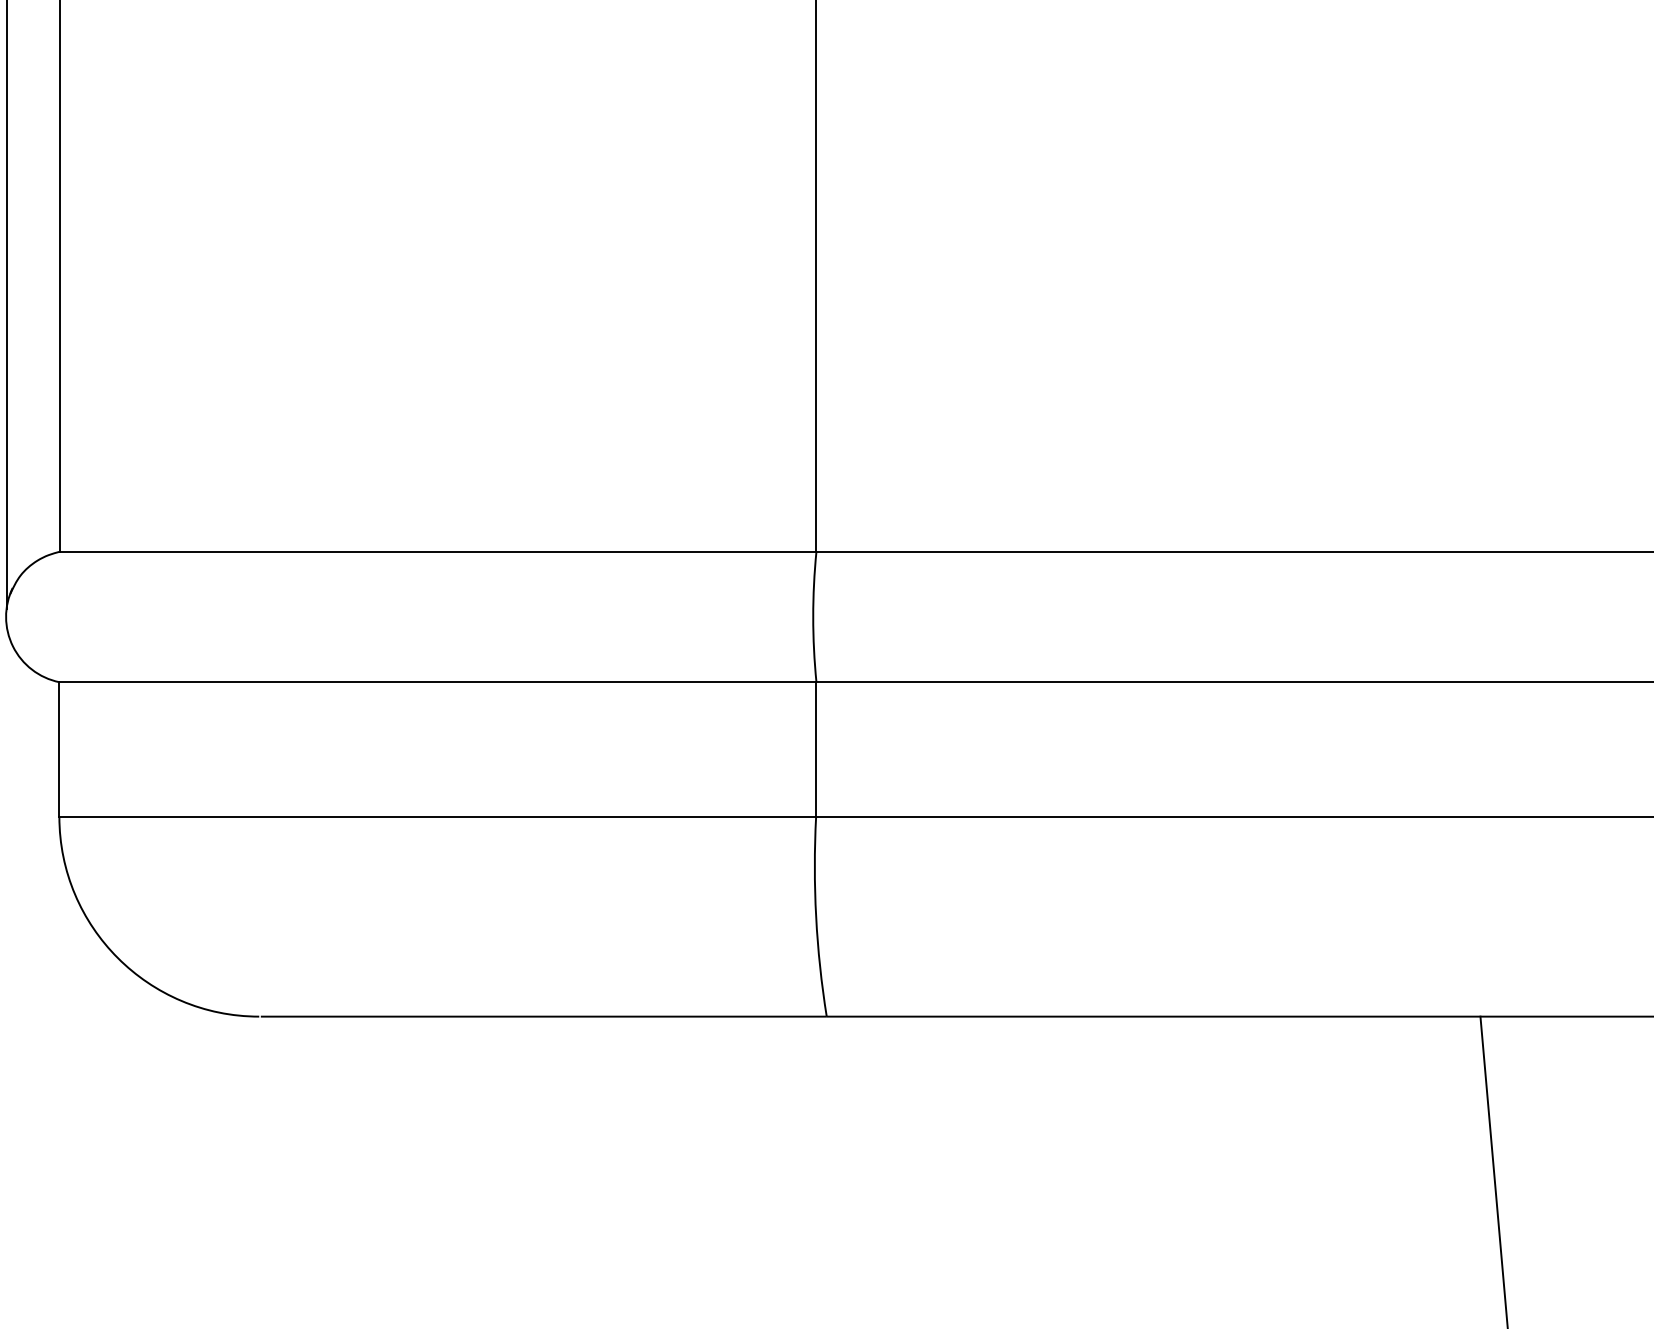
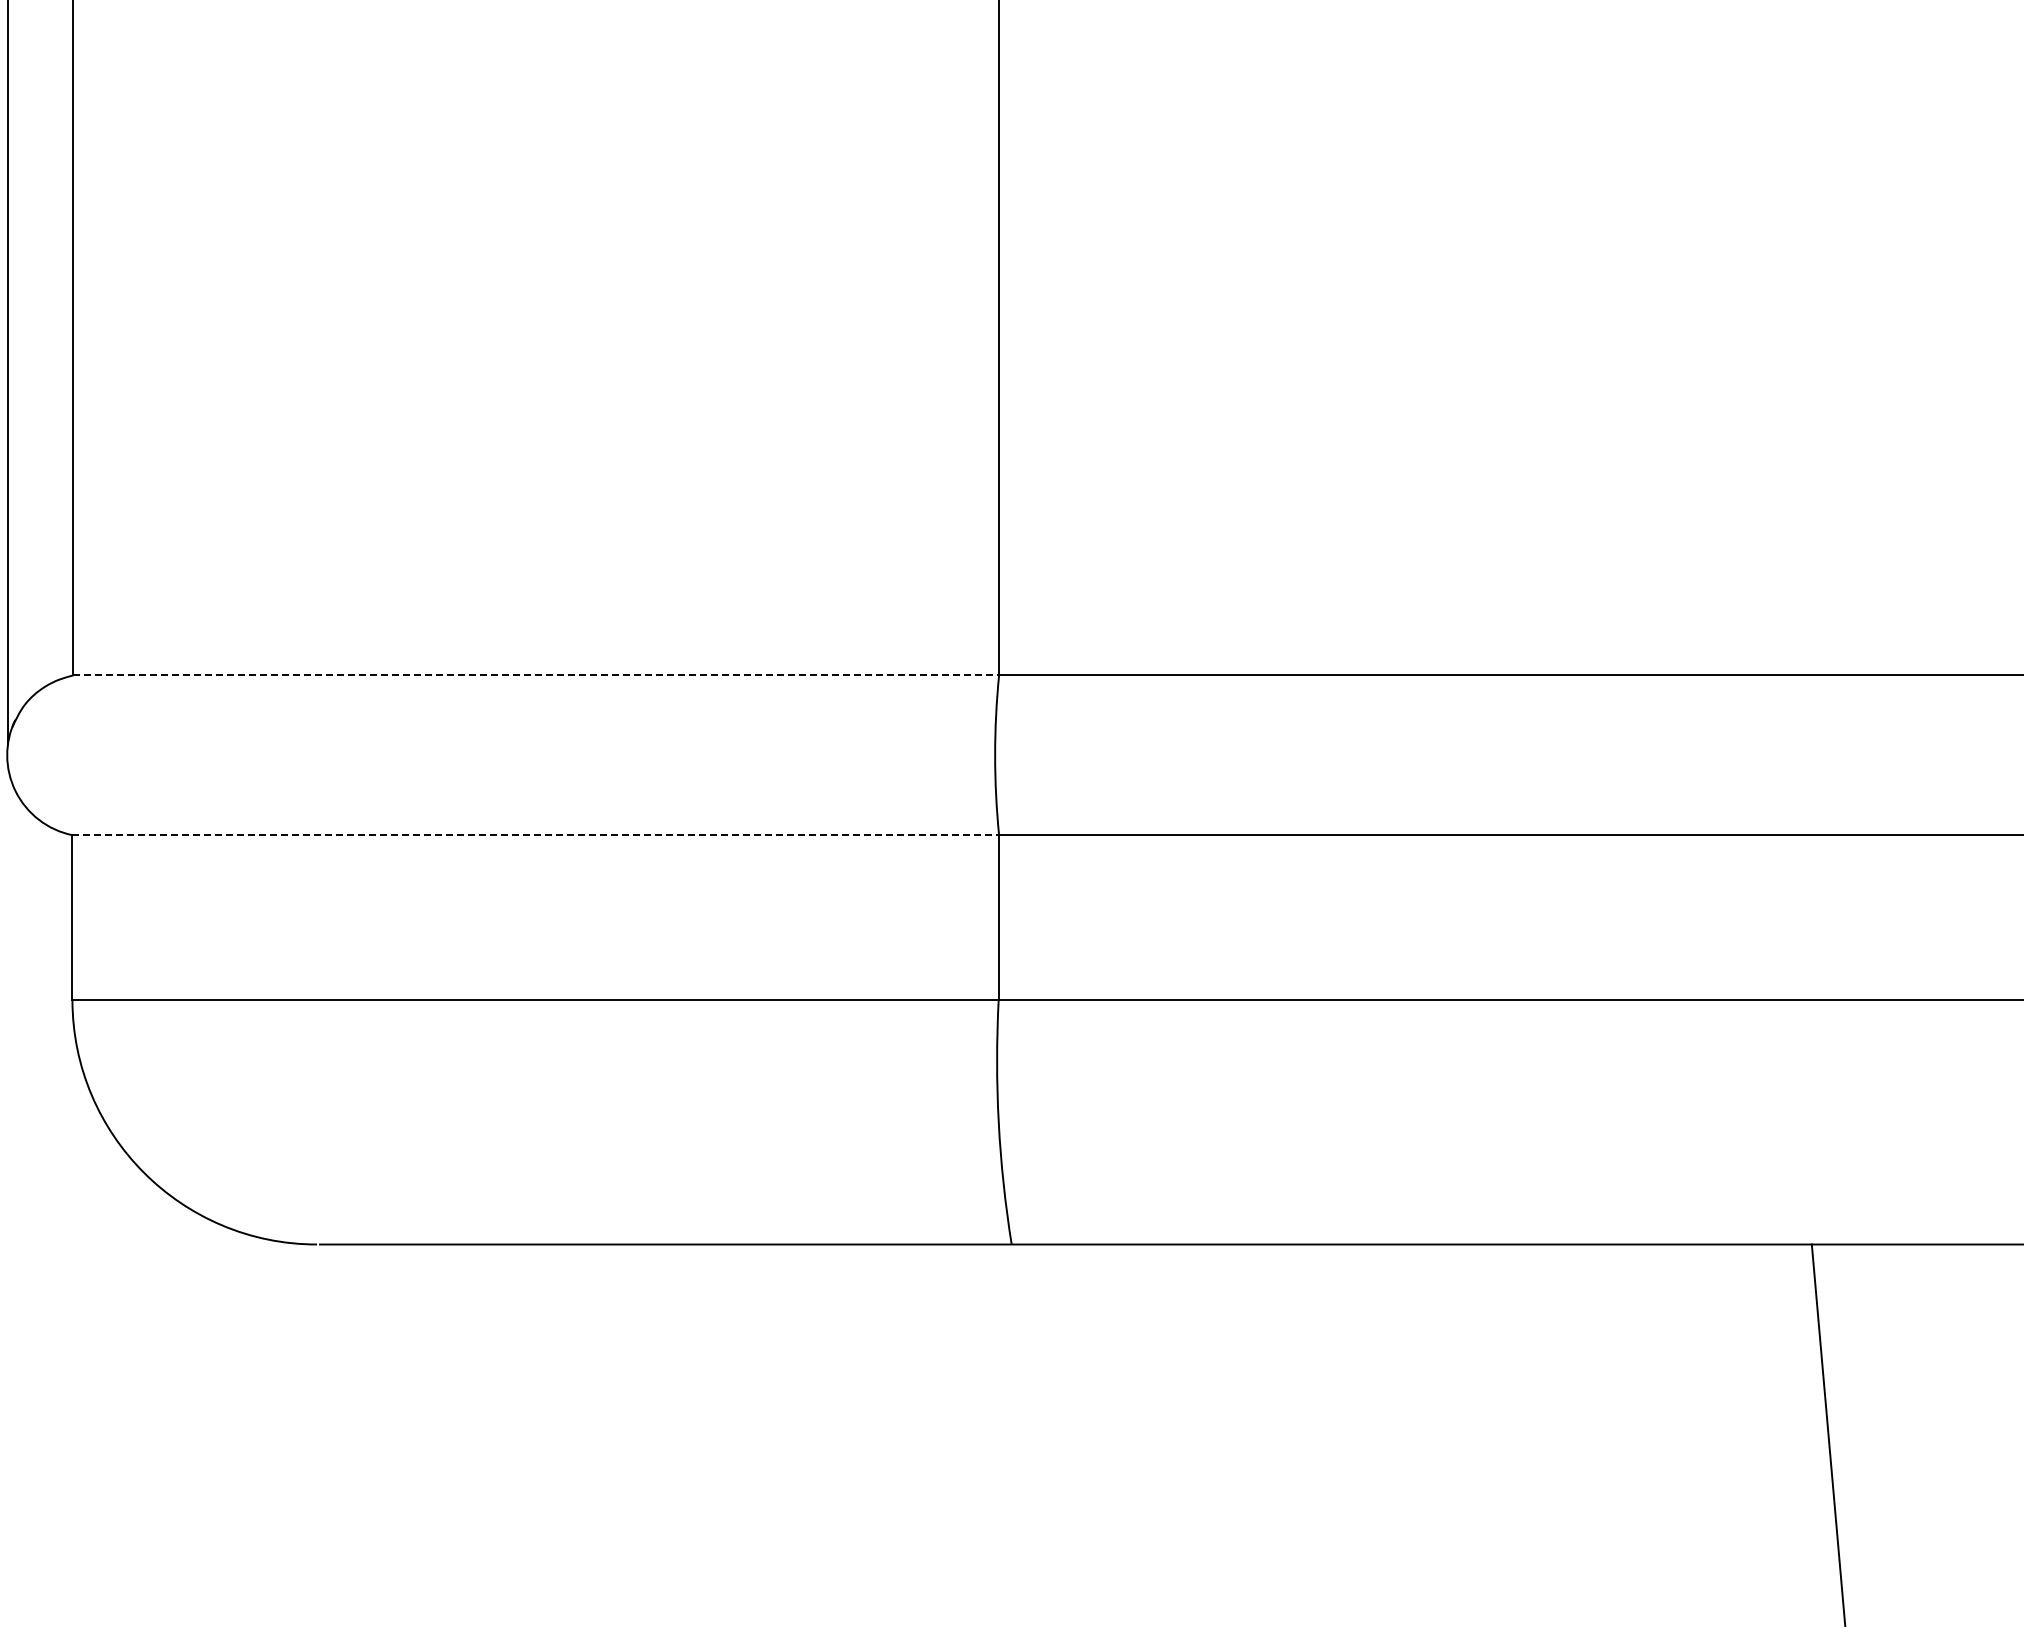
line: (438, 551) -> (536, 675), solid -> dashed
line: (438, 682) -> (536, 835), solid -> dashed

